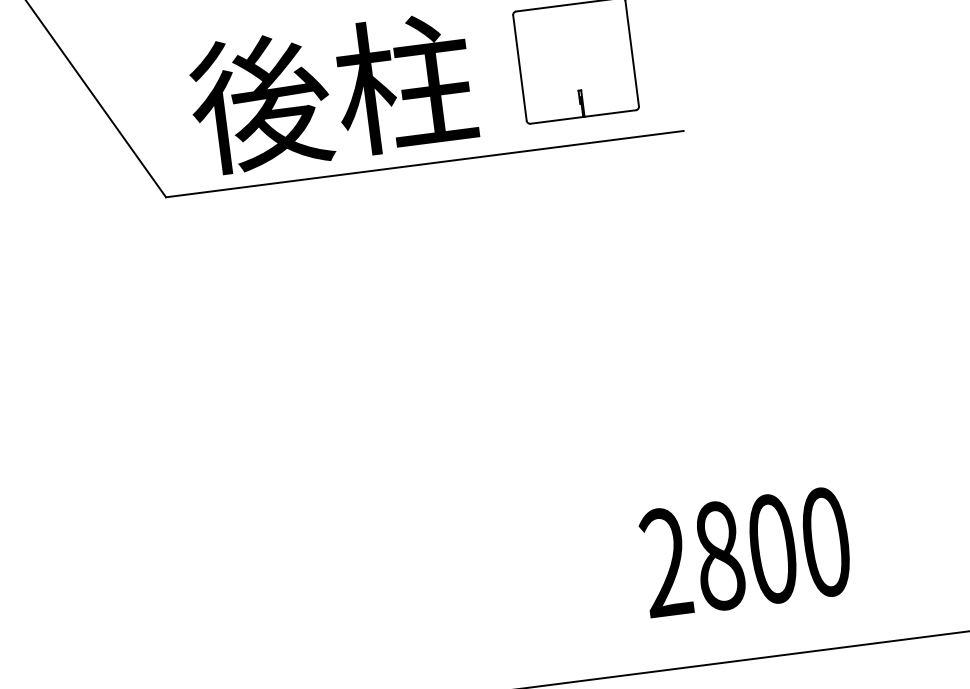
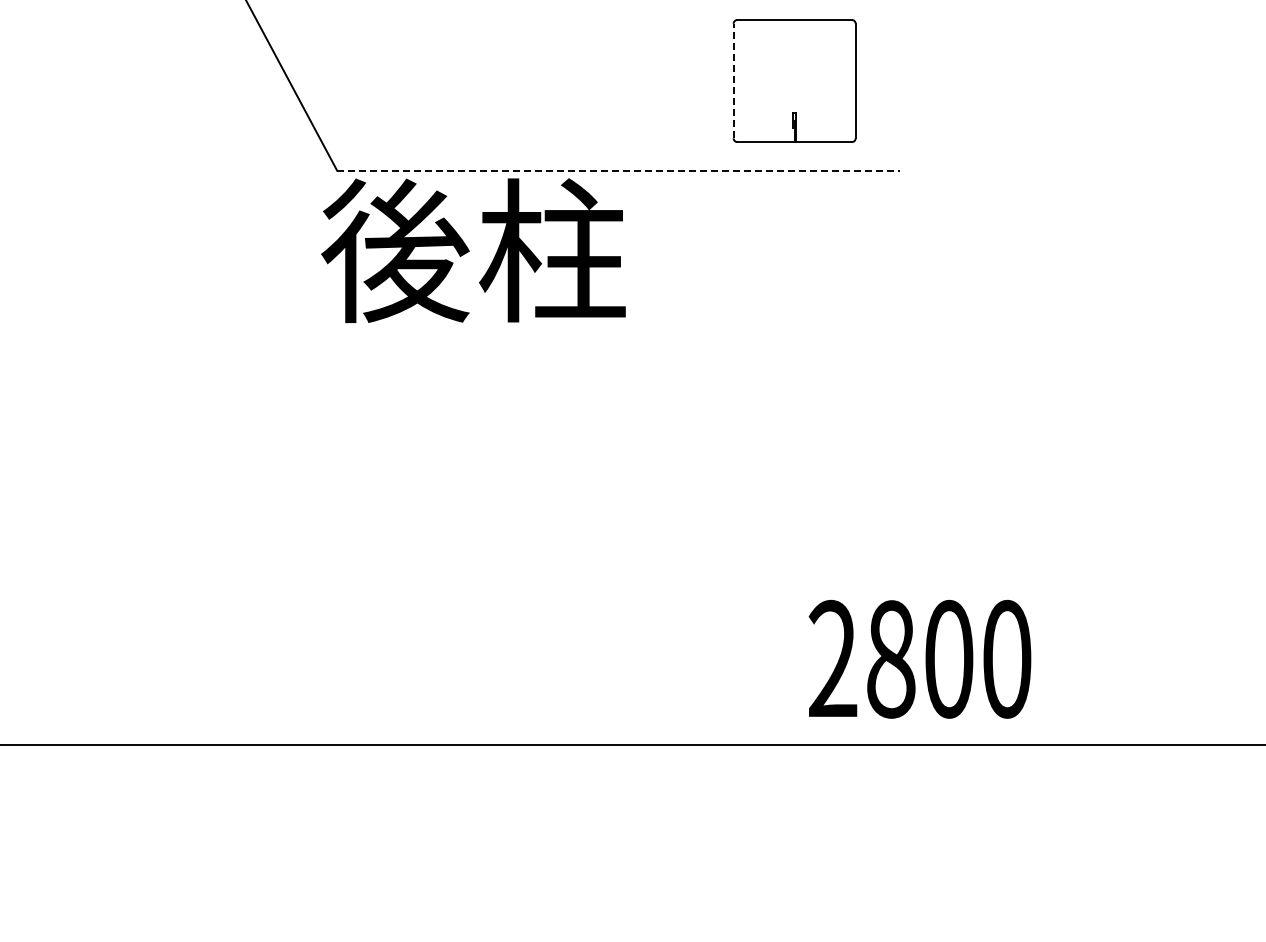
line: (519, 67) -> (733, 80), solid -> dashed
text: (332, 93) -> (473, 250), moved
line: (425, 163) -> (619, 170), solid -> dashed
text: (745, 552) -> (919, 659), moved

